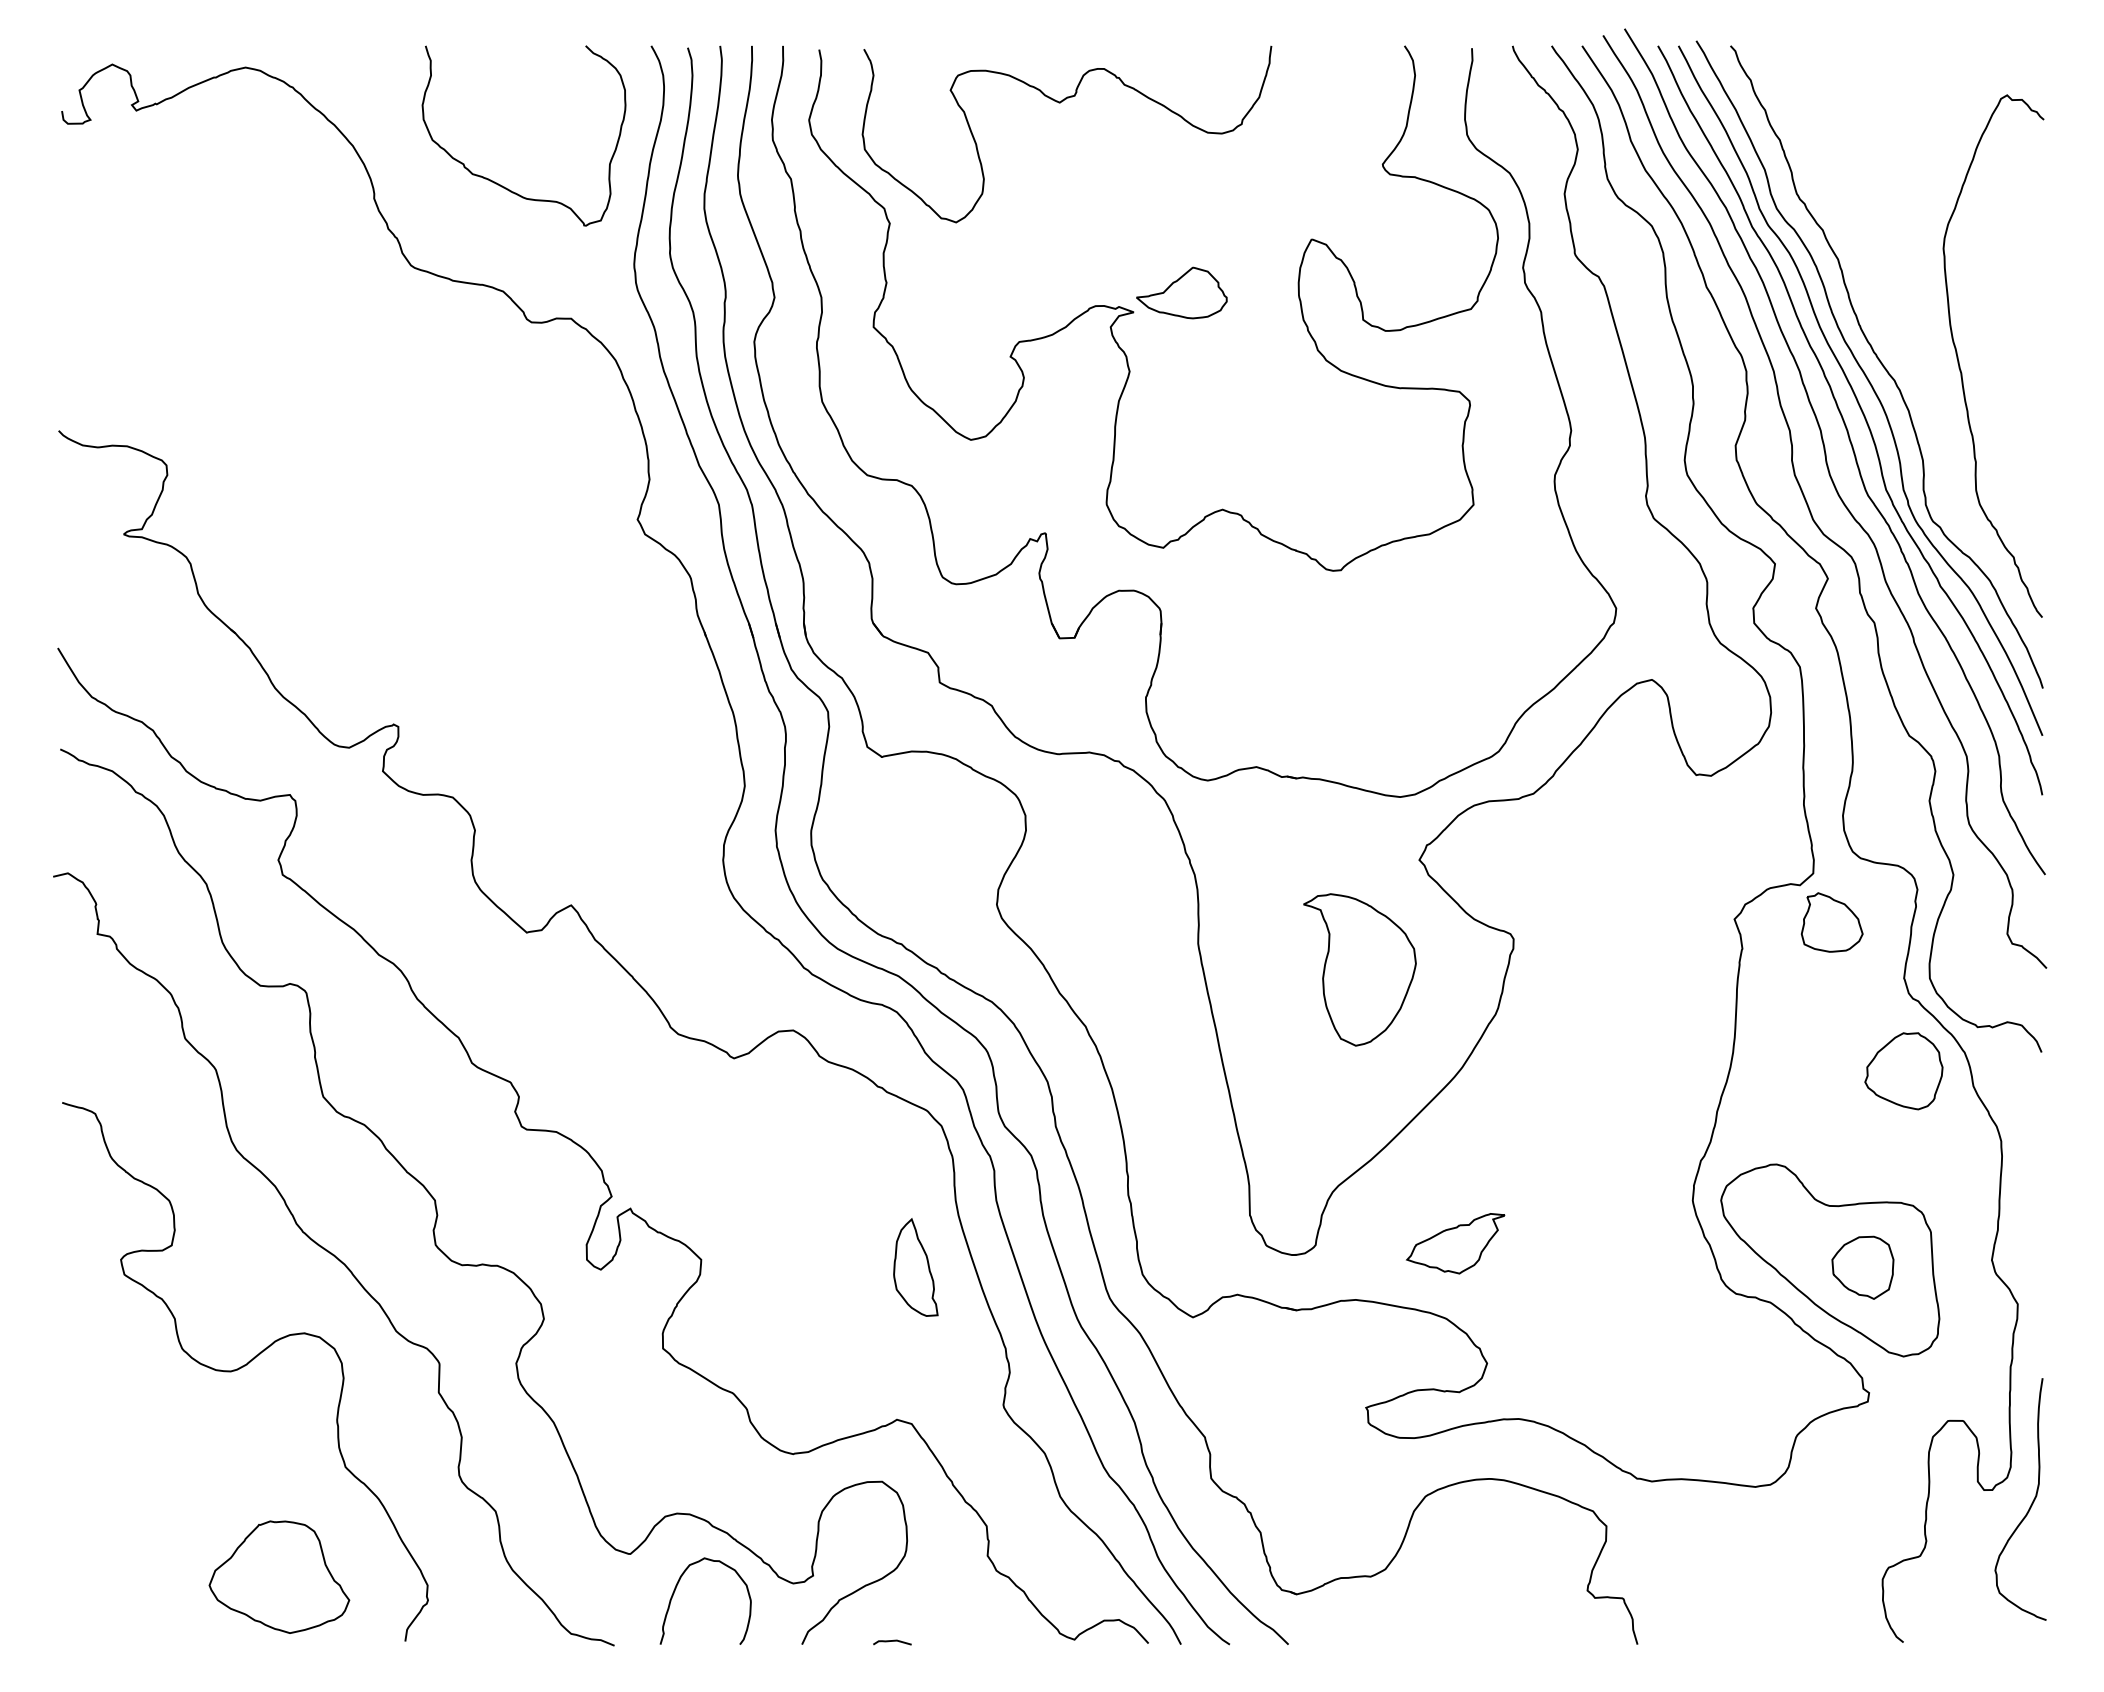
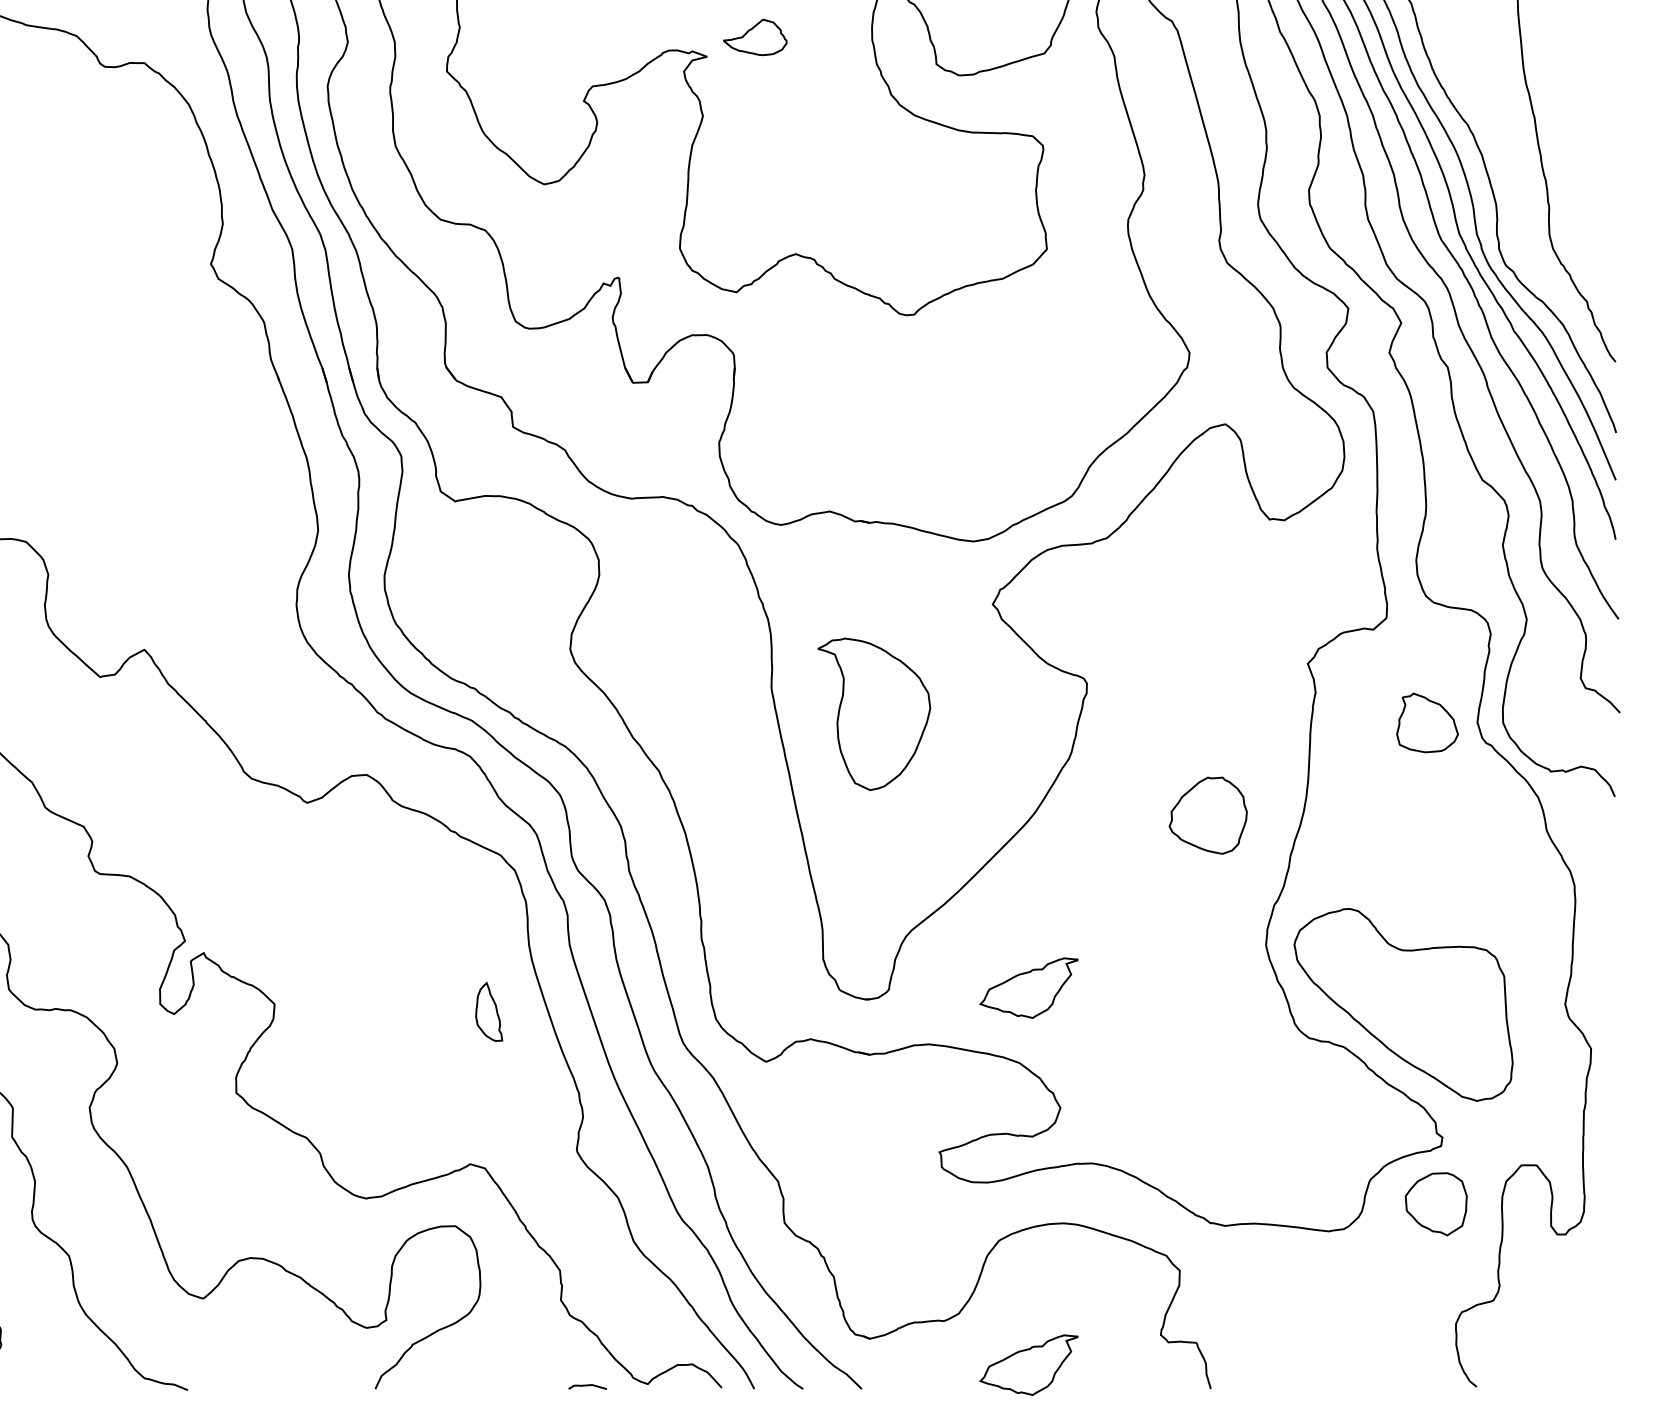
part: (1181, 292) -> (754, 36), size x0.7
part: (1831, 922) -> (1426, 722), moved
part: (1359, 969) -> (873, 713), moved
part: (1903, 1071) -> (1207, 815), moved
part: (915, 1267) -> (488, 1011), size x0.6
part: (1862, 1267) -> (1435, 1203), moved
curve: (2030, 1505) -> (1603, 1249), removed
curve: (677, 1586) -> (250, 1330), removed
part: (1455, 1620) -> (1028, 1364), added
curve: (892, 1641) -> (587, 1385), moved

